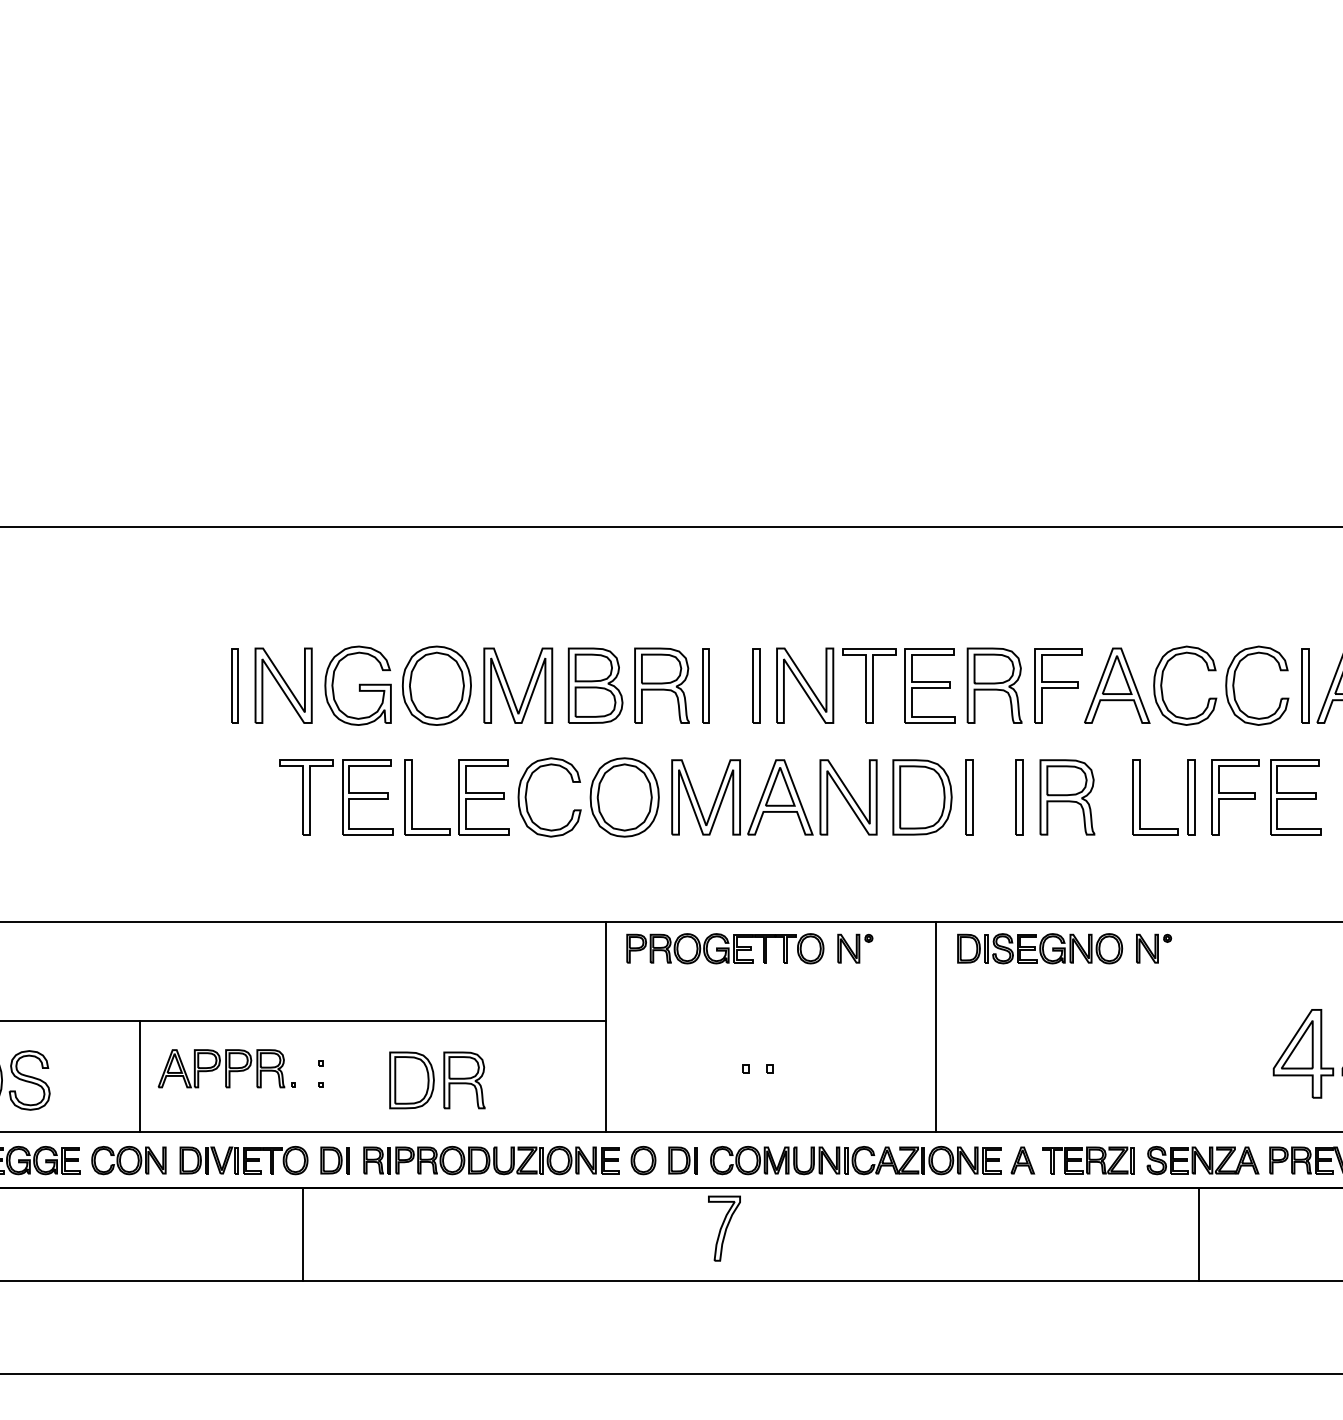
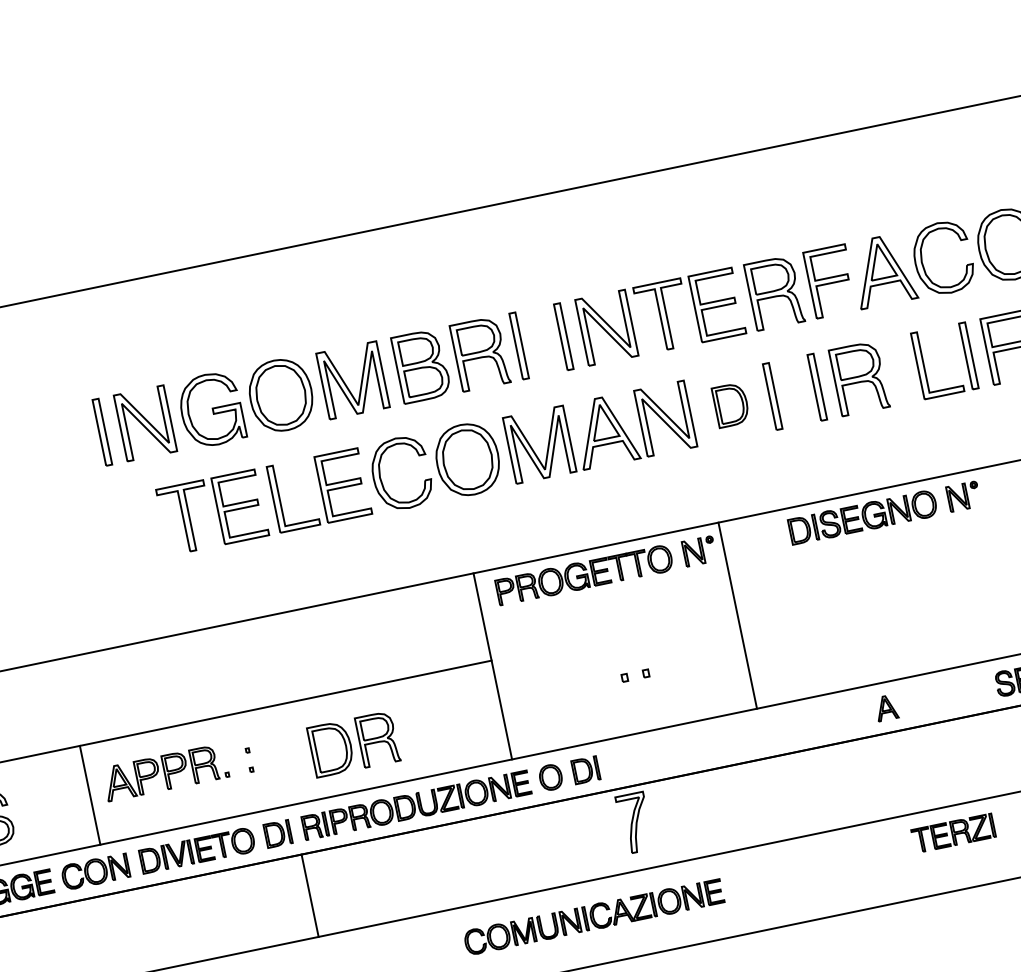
part: (922, 797) -> (731, 405), size x0.6
line: (936, 1026) -> (737, 615), moved
part: (855, 1160) -> (593, 917), moved
part: (1088, 1160) -> (953, 833), moved
line: (303, 1234) -> (310, 895), moved

